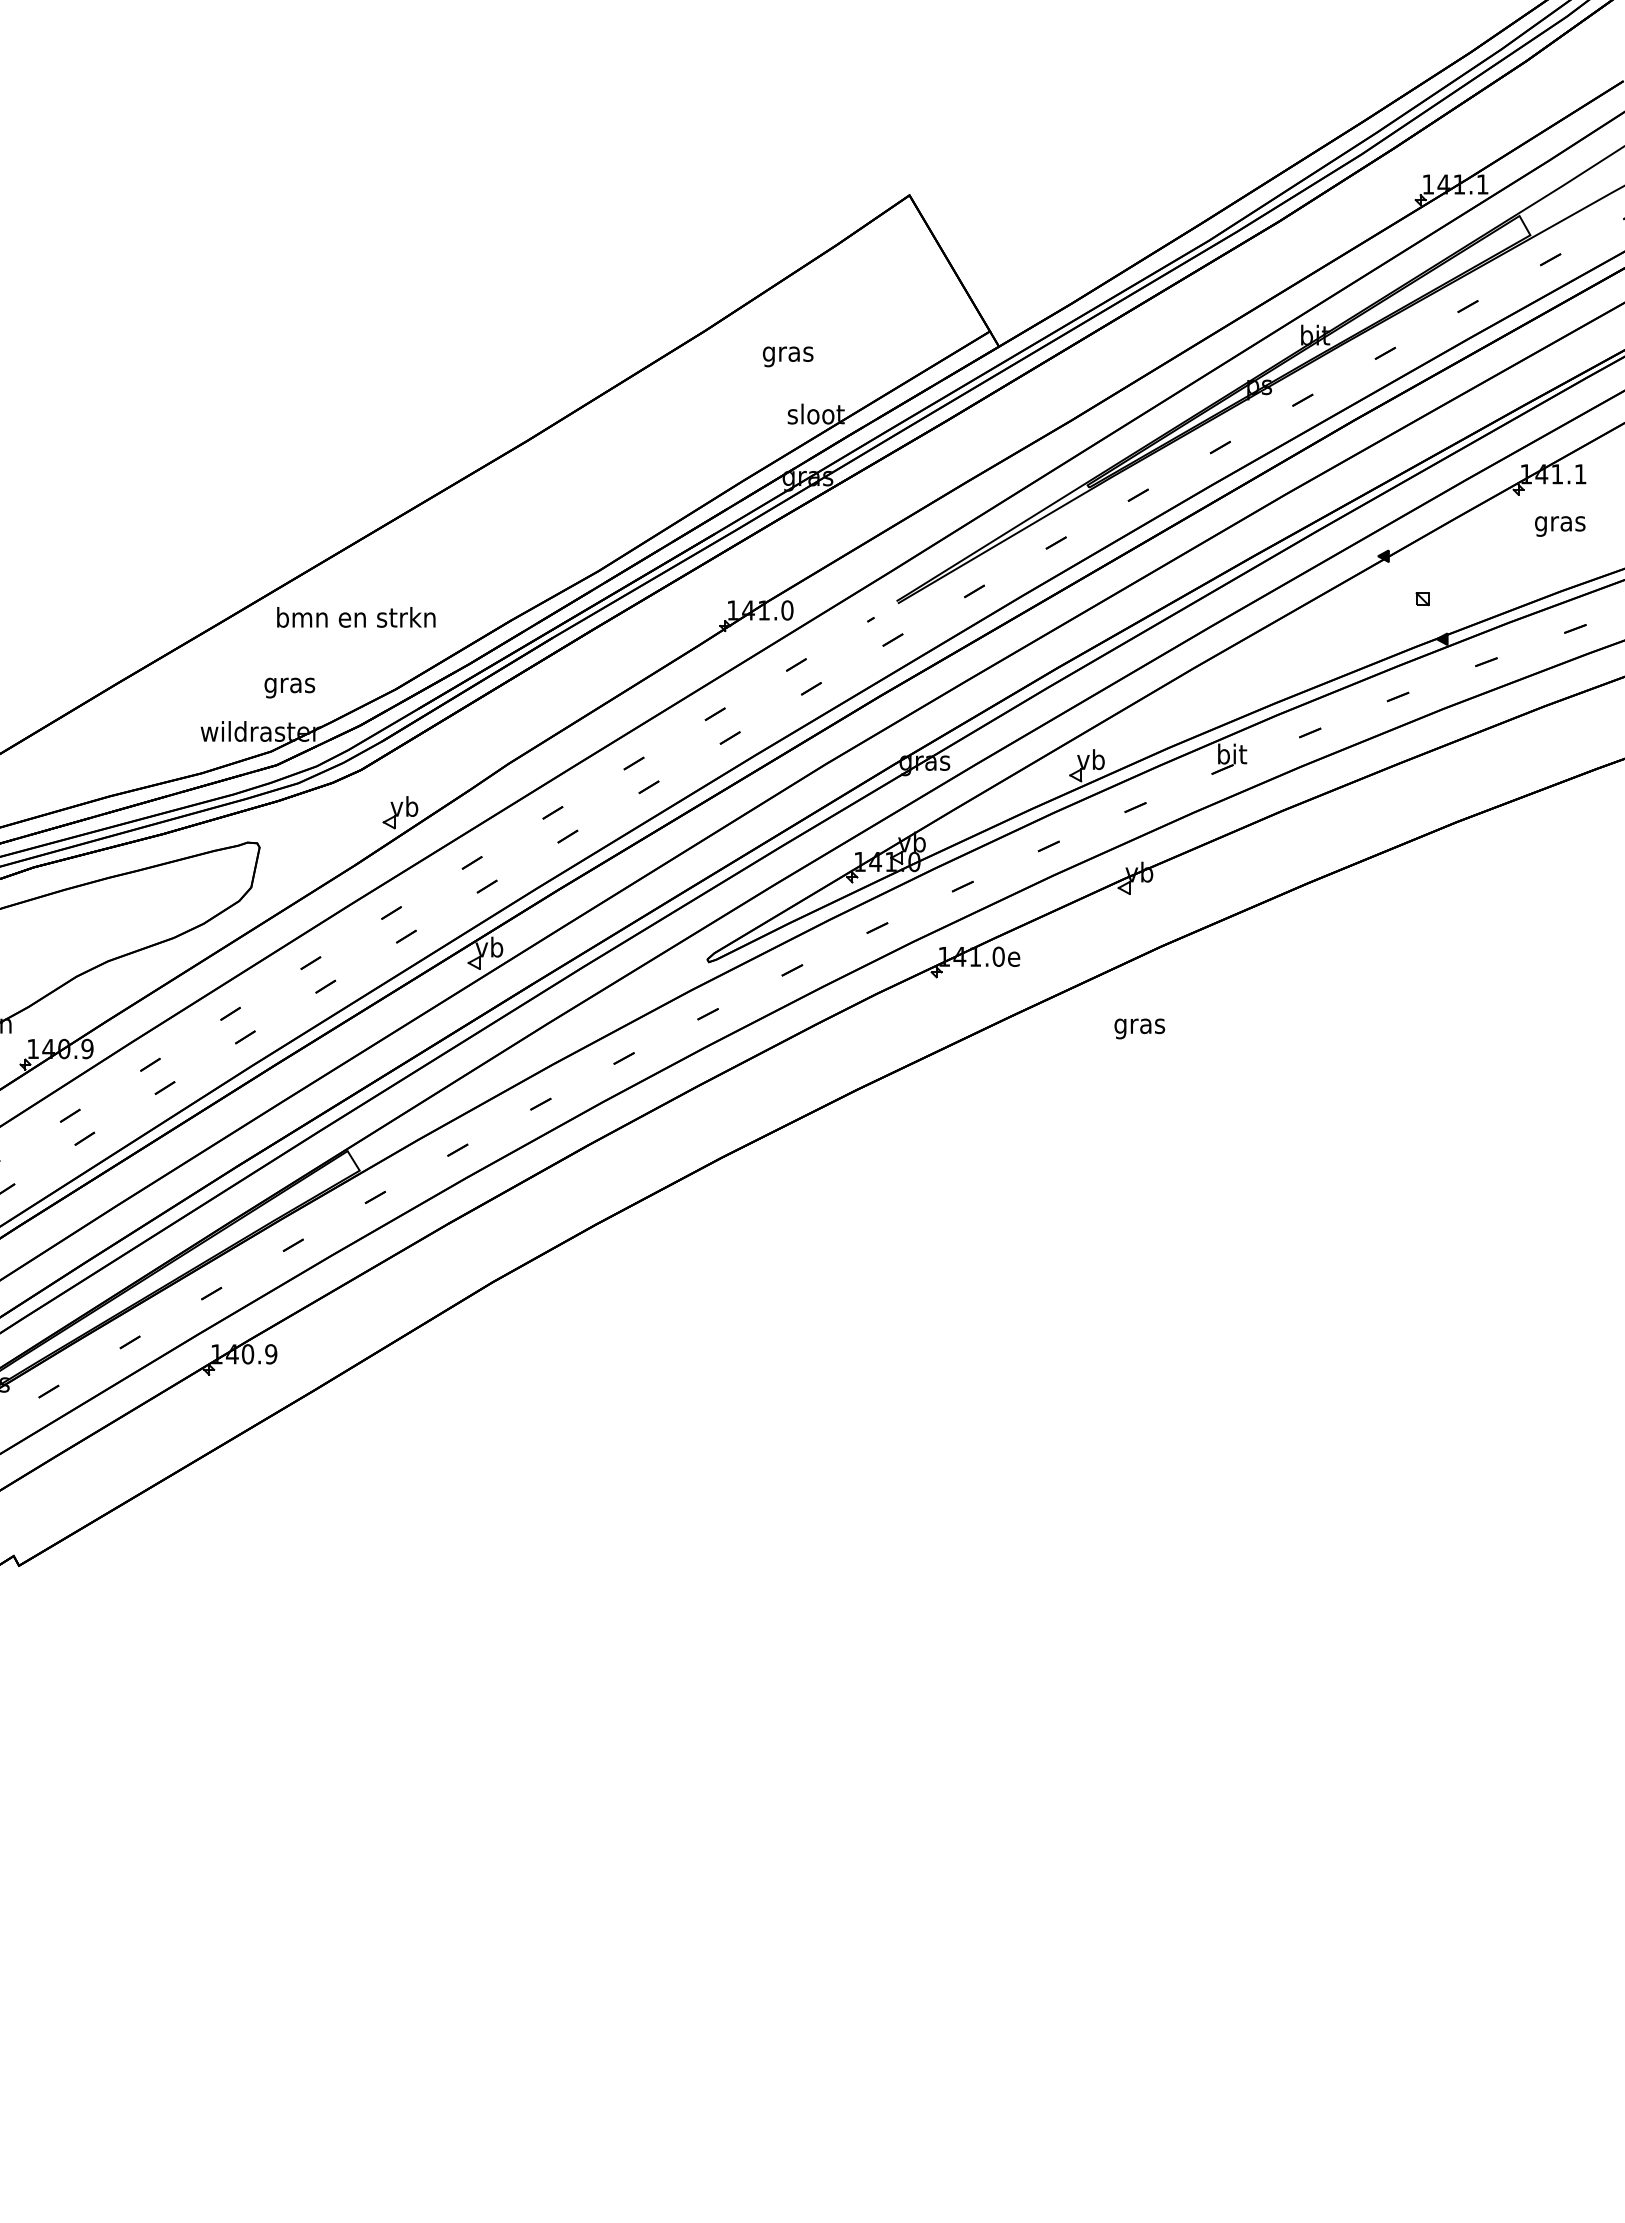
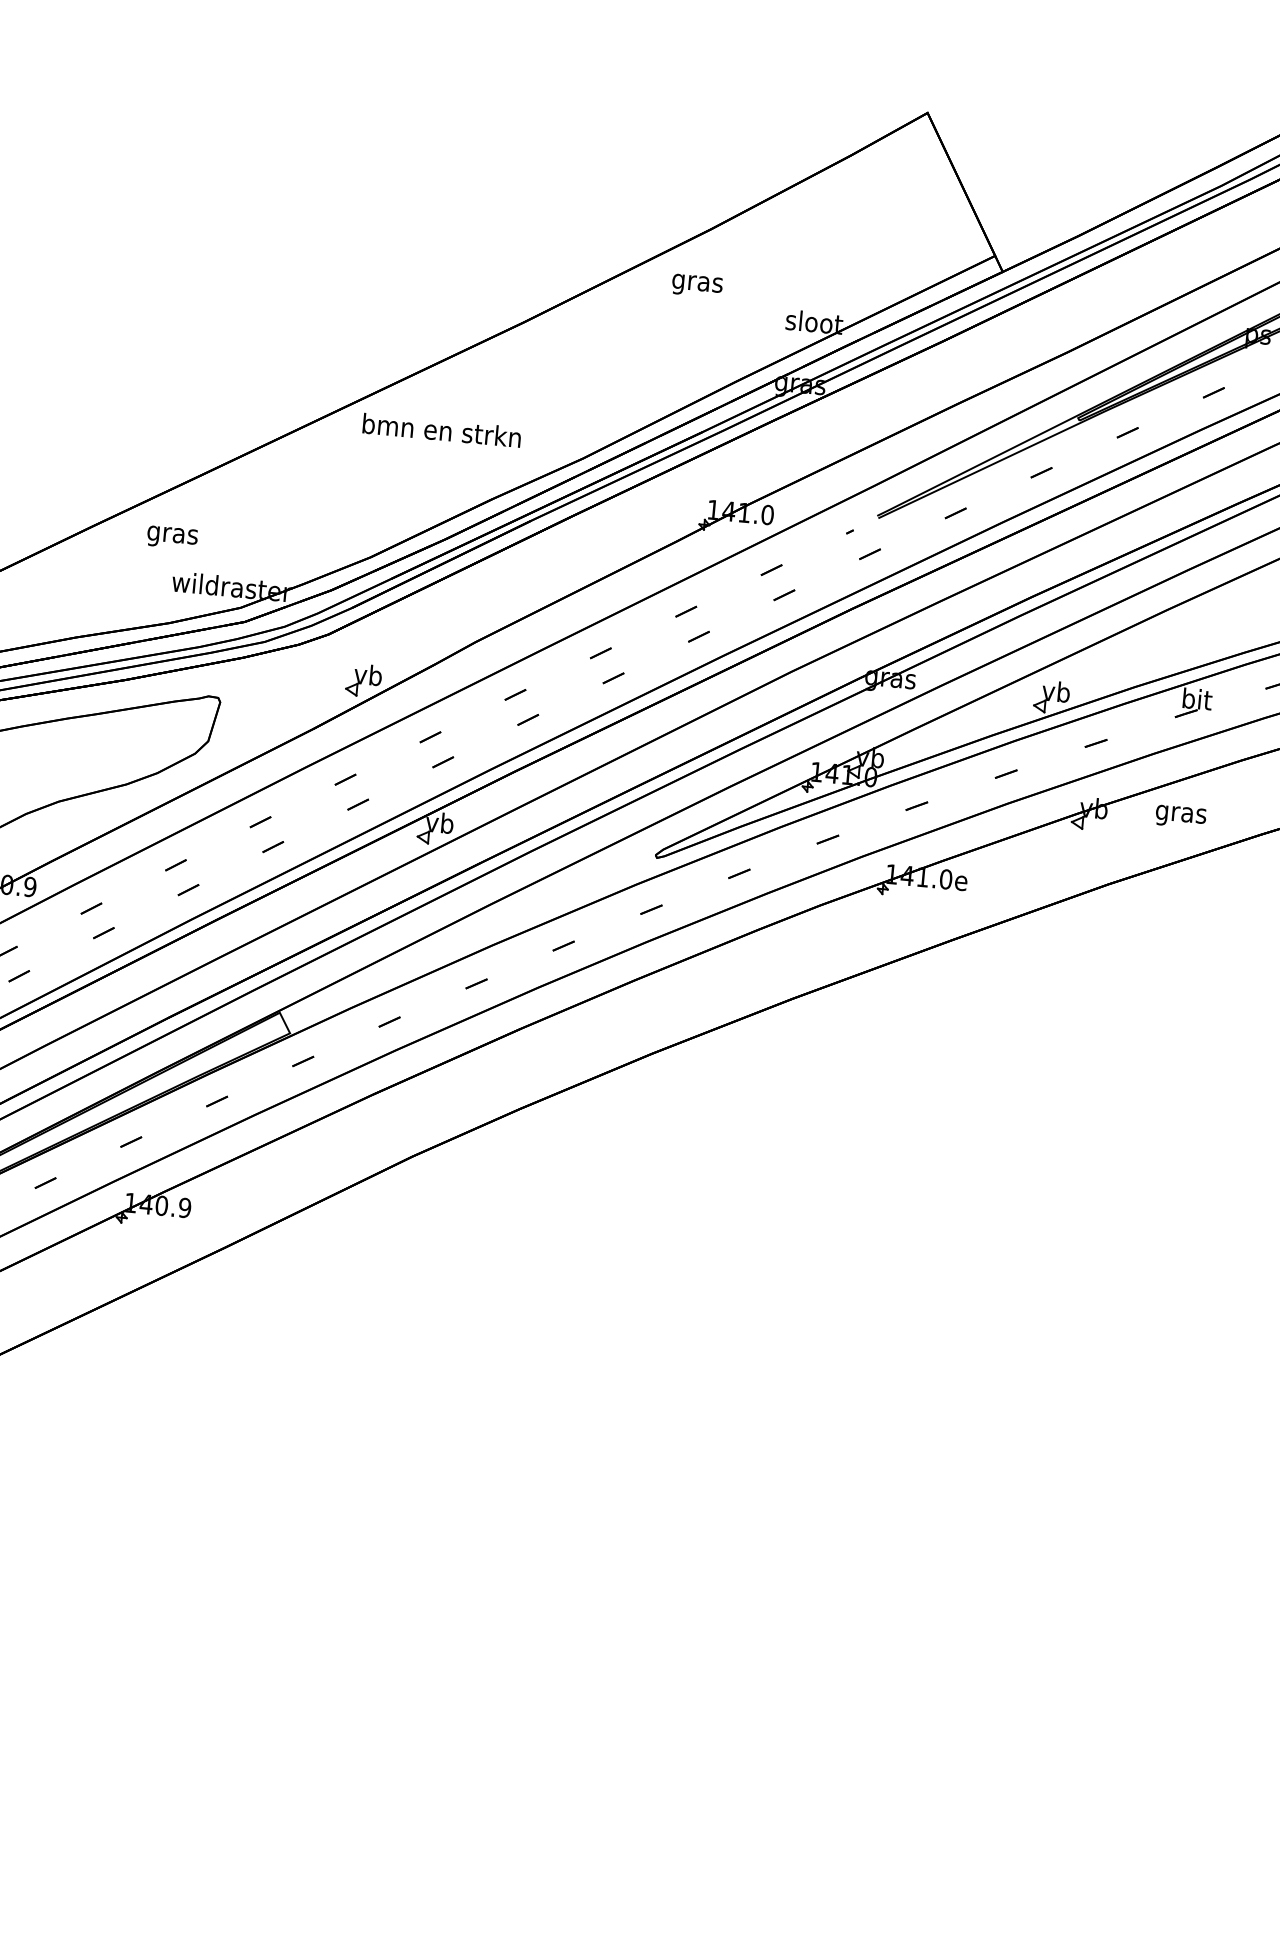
text: (788, 356) -> (697, 285), moved
text: (356, 617) -> (442, 430), moved
text: (289, 687) -> (172, 537), moved
text: (1139, 1028) -> (1180, 816), moved

